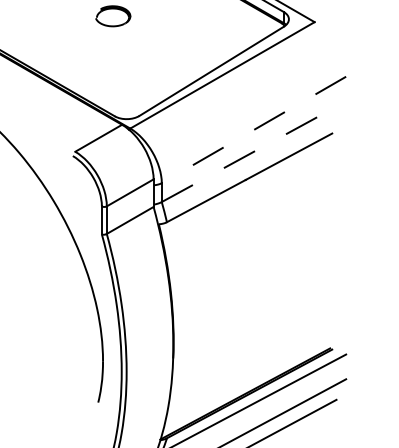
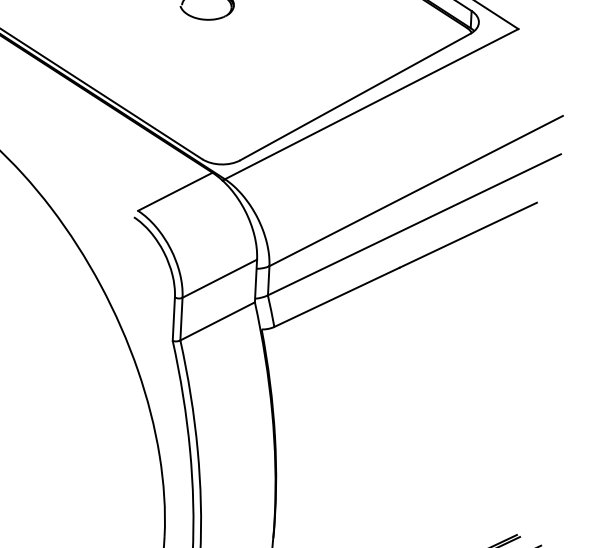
line: (253, 130) -> (415, 191), dashed -> solid
line: (253, 151) -> (413, 224), dashed -> solid

